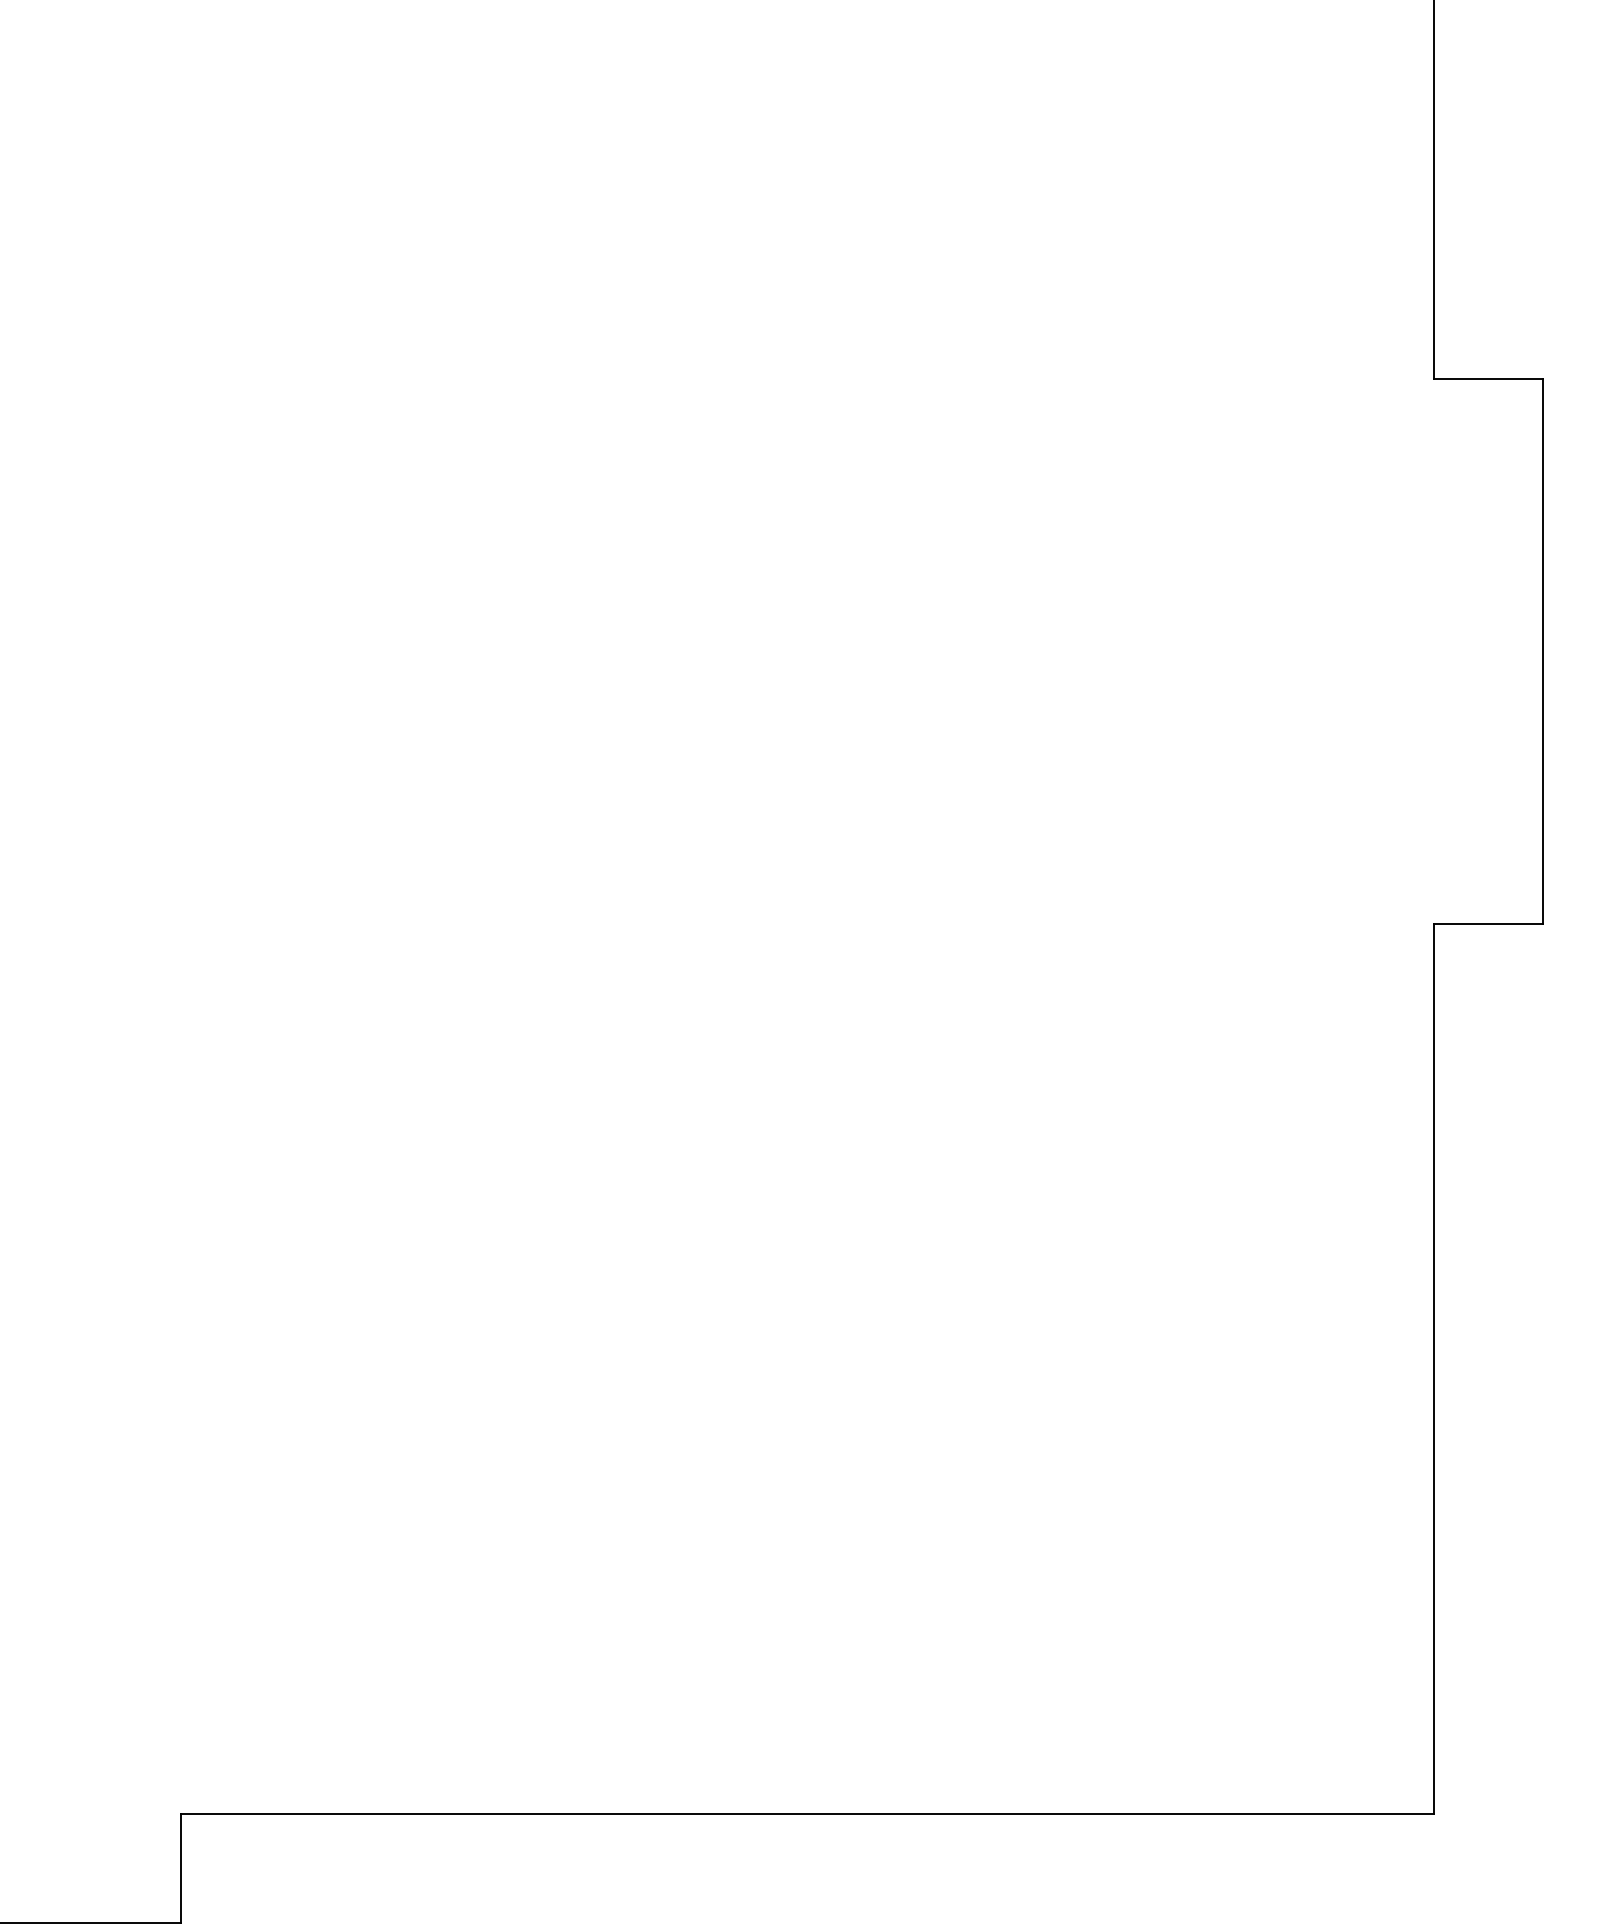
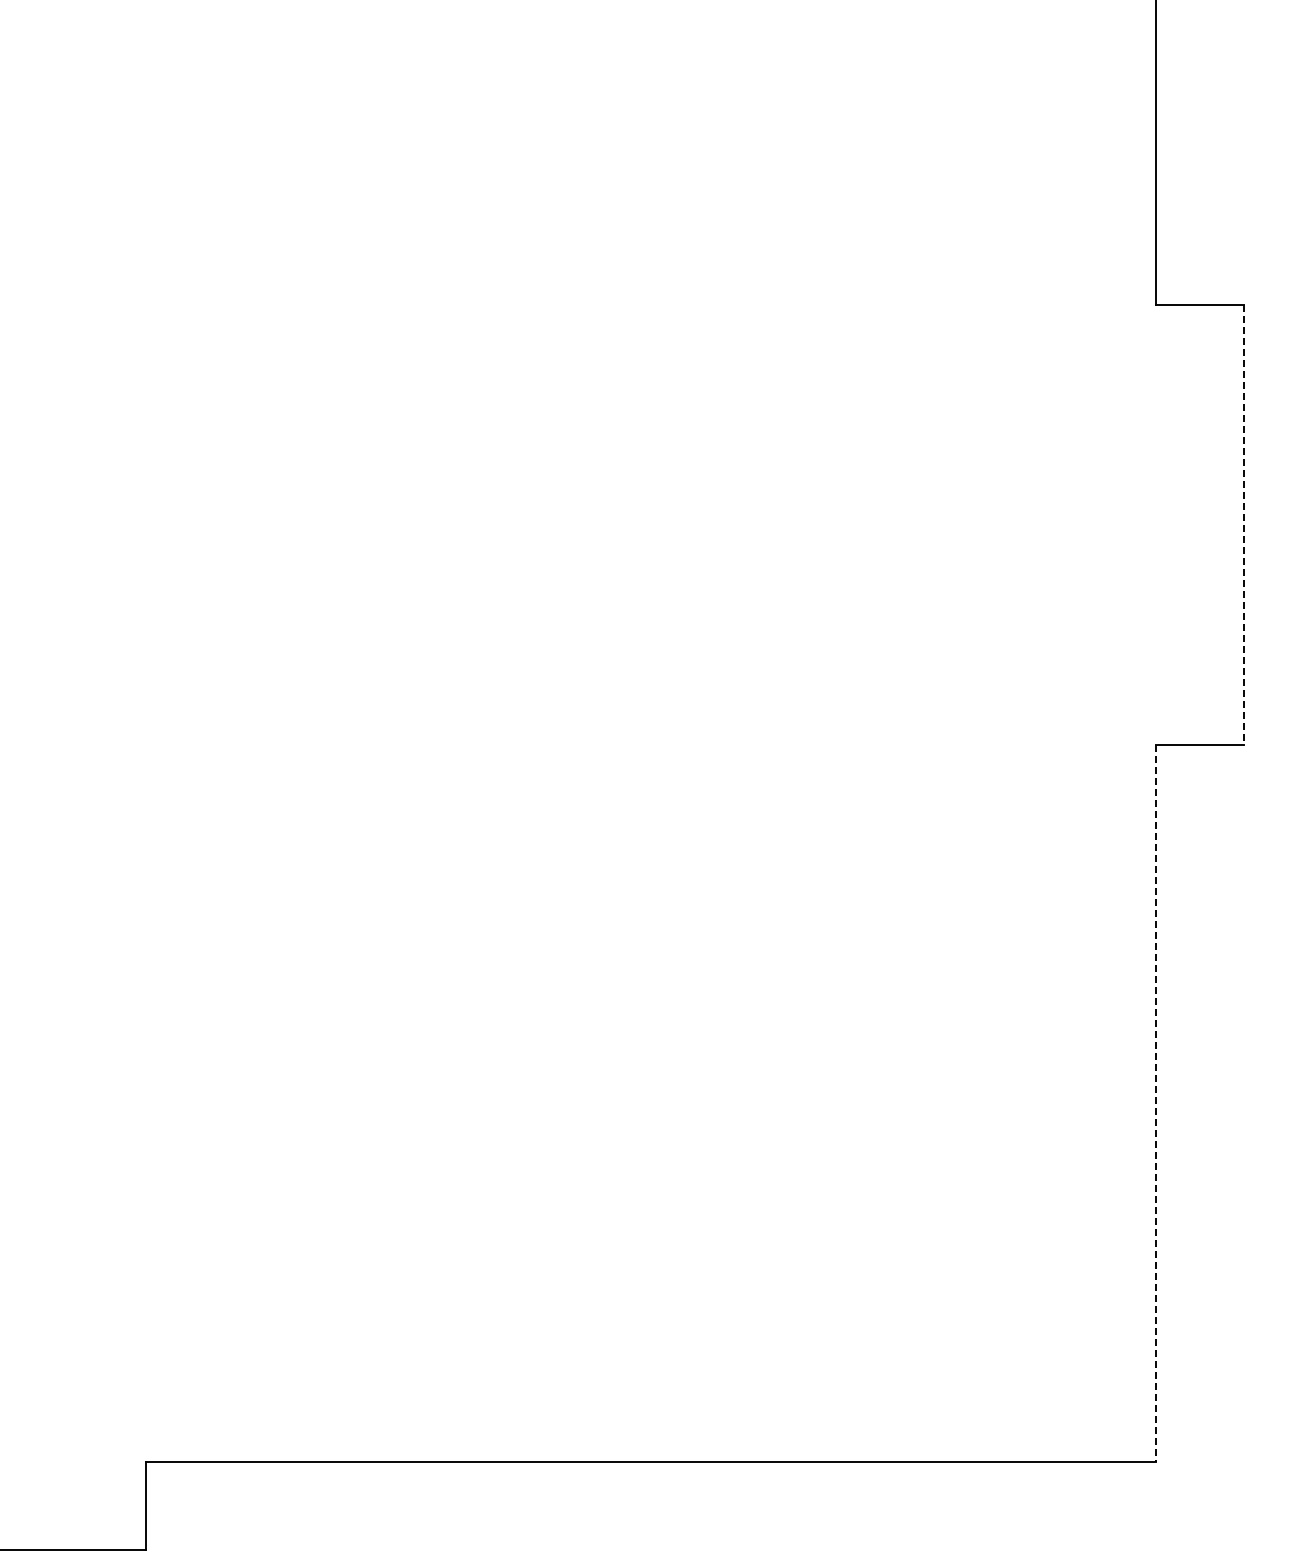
line: (1543, 652) -> (1243, 525), solid -> dashed
line: (1433, 1369) -> (1155, 1103), solid -> dashed

